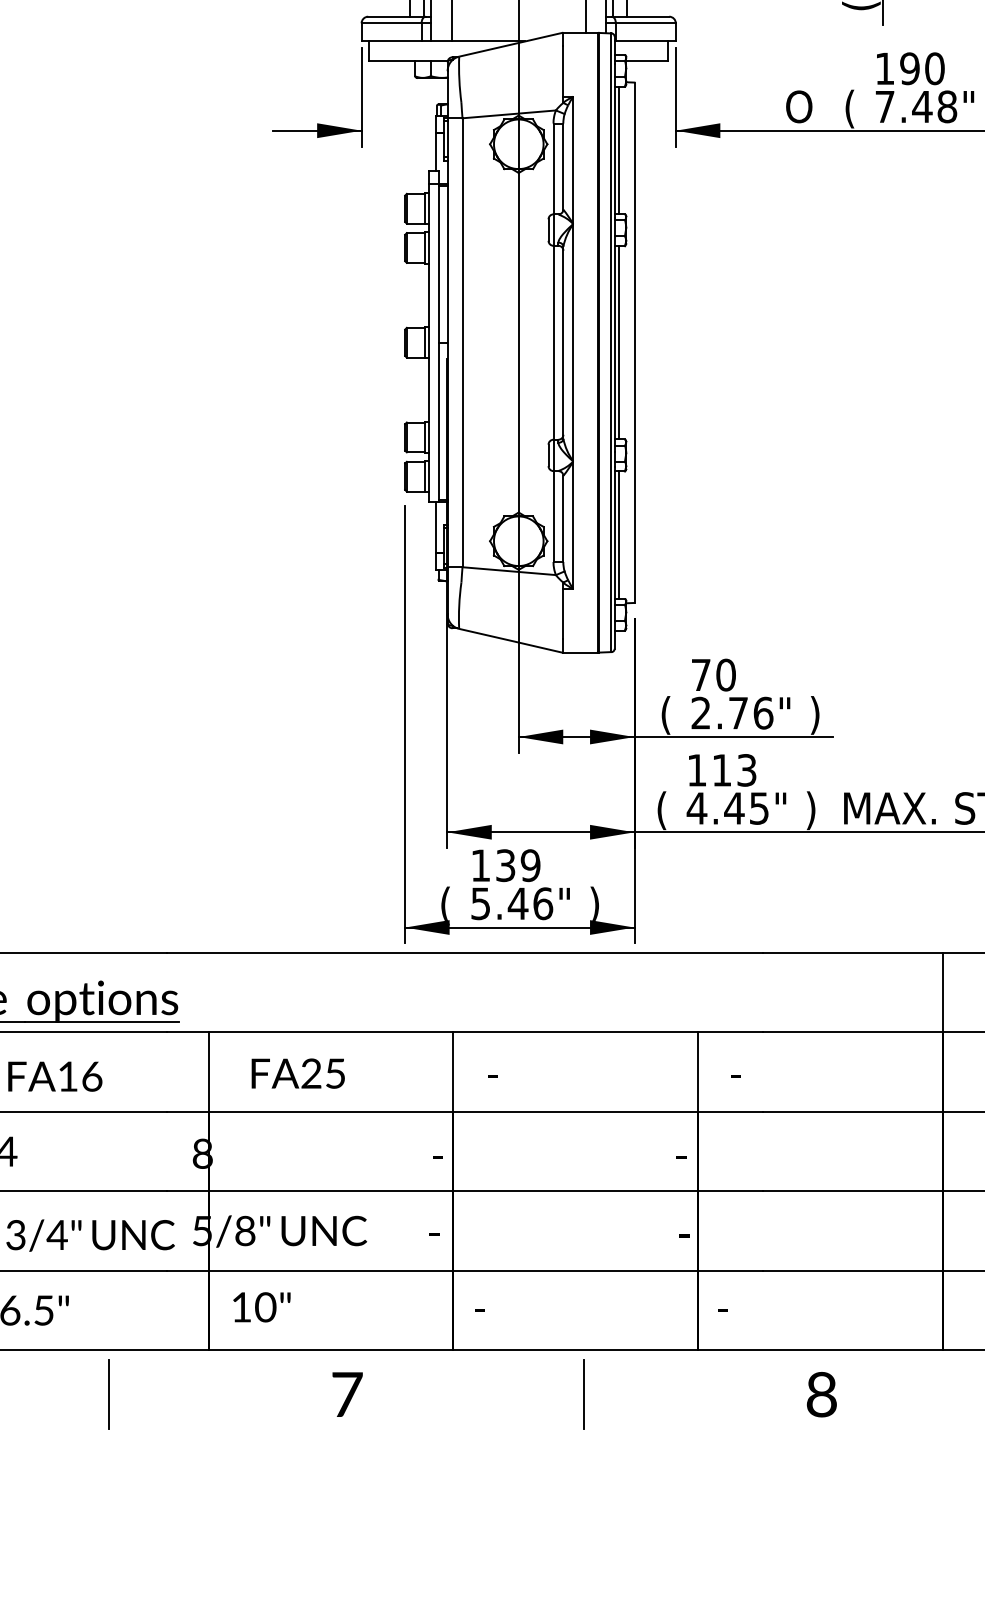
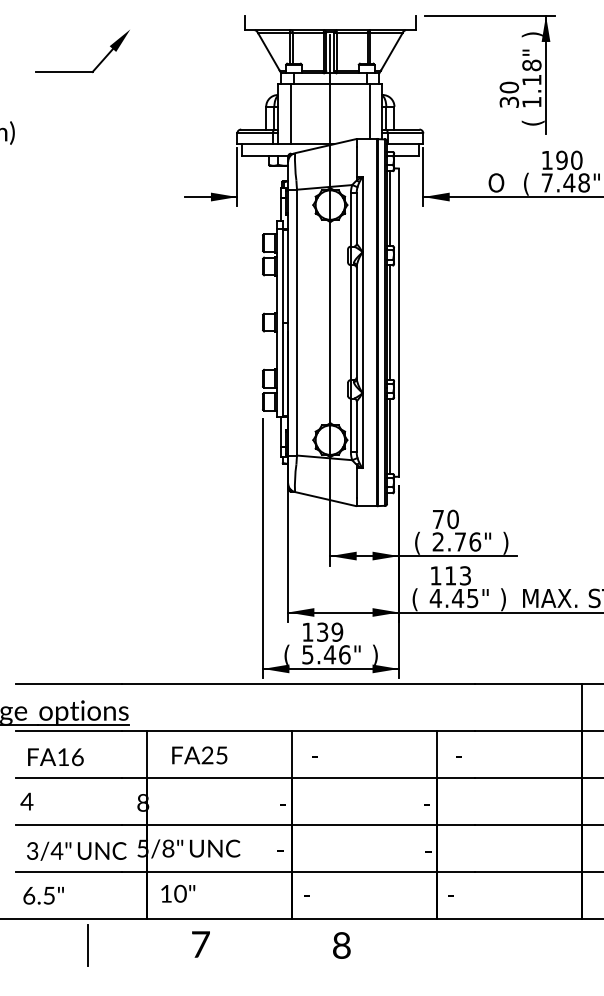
text: (346, 1394) -> (200, 944), moved
line: (583, 1394) -> (368, 945), removed
text: (821, 1394) -> (341, 945), moved

